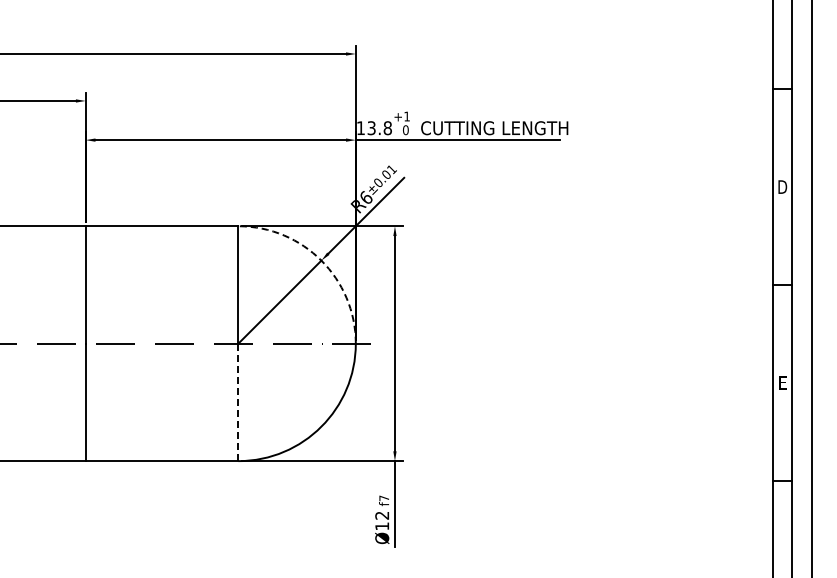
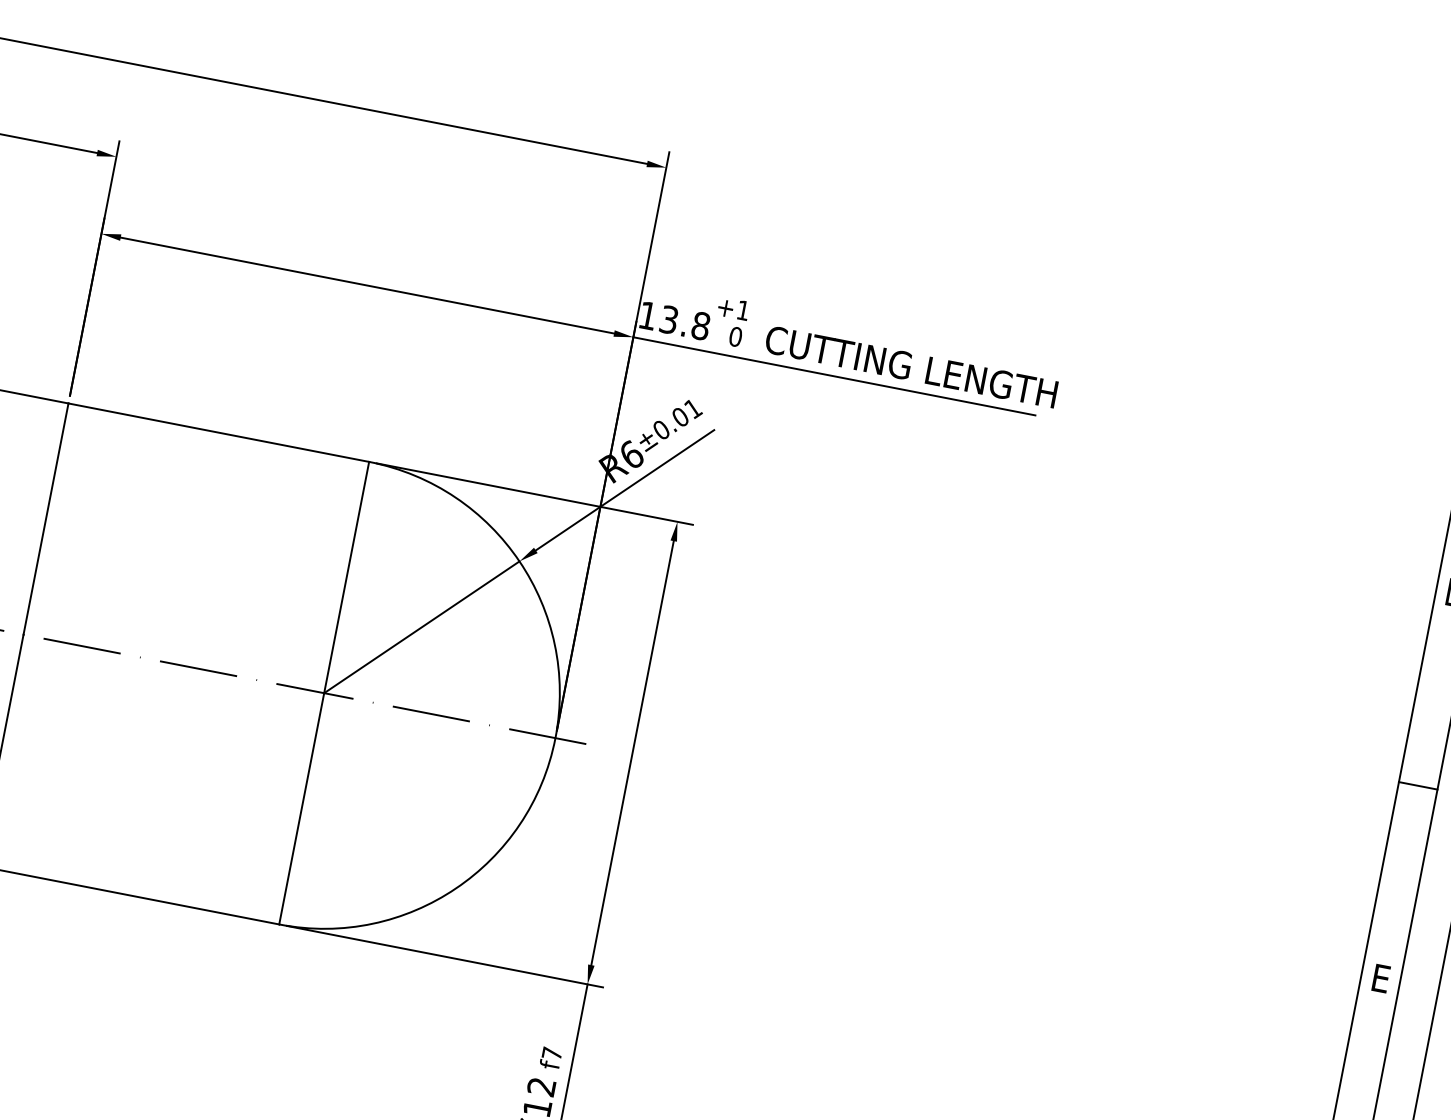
arc: (321, 260) -> (519, 561), dashed -> solid
line: (238, 402) -> (301, 809), dashed -> solid

